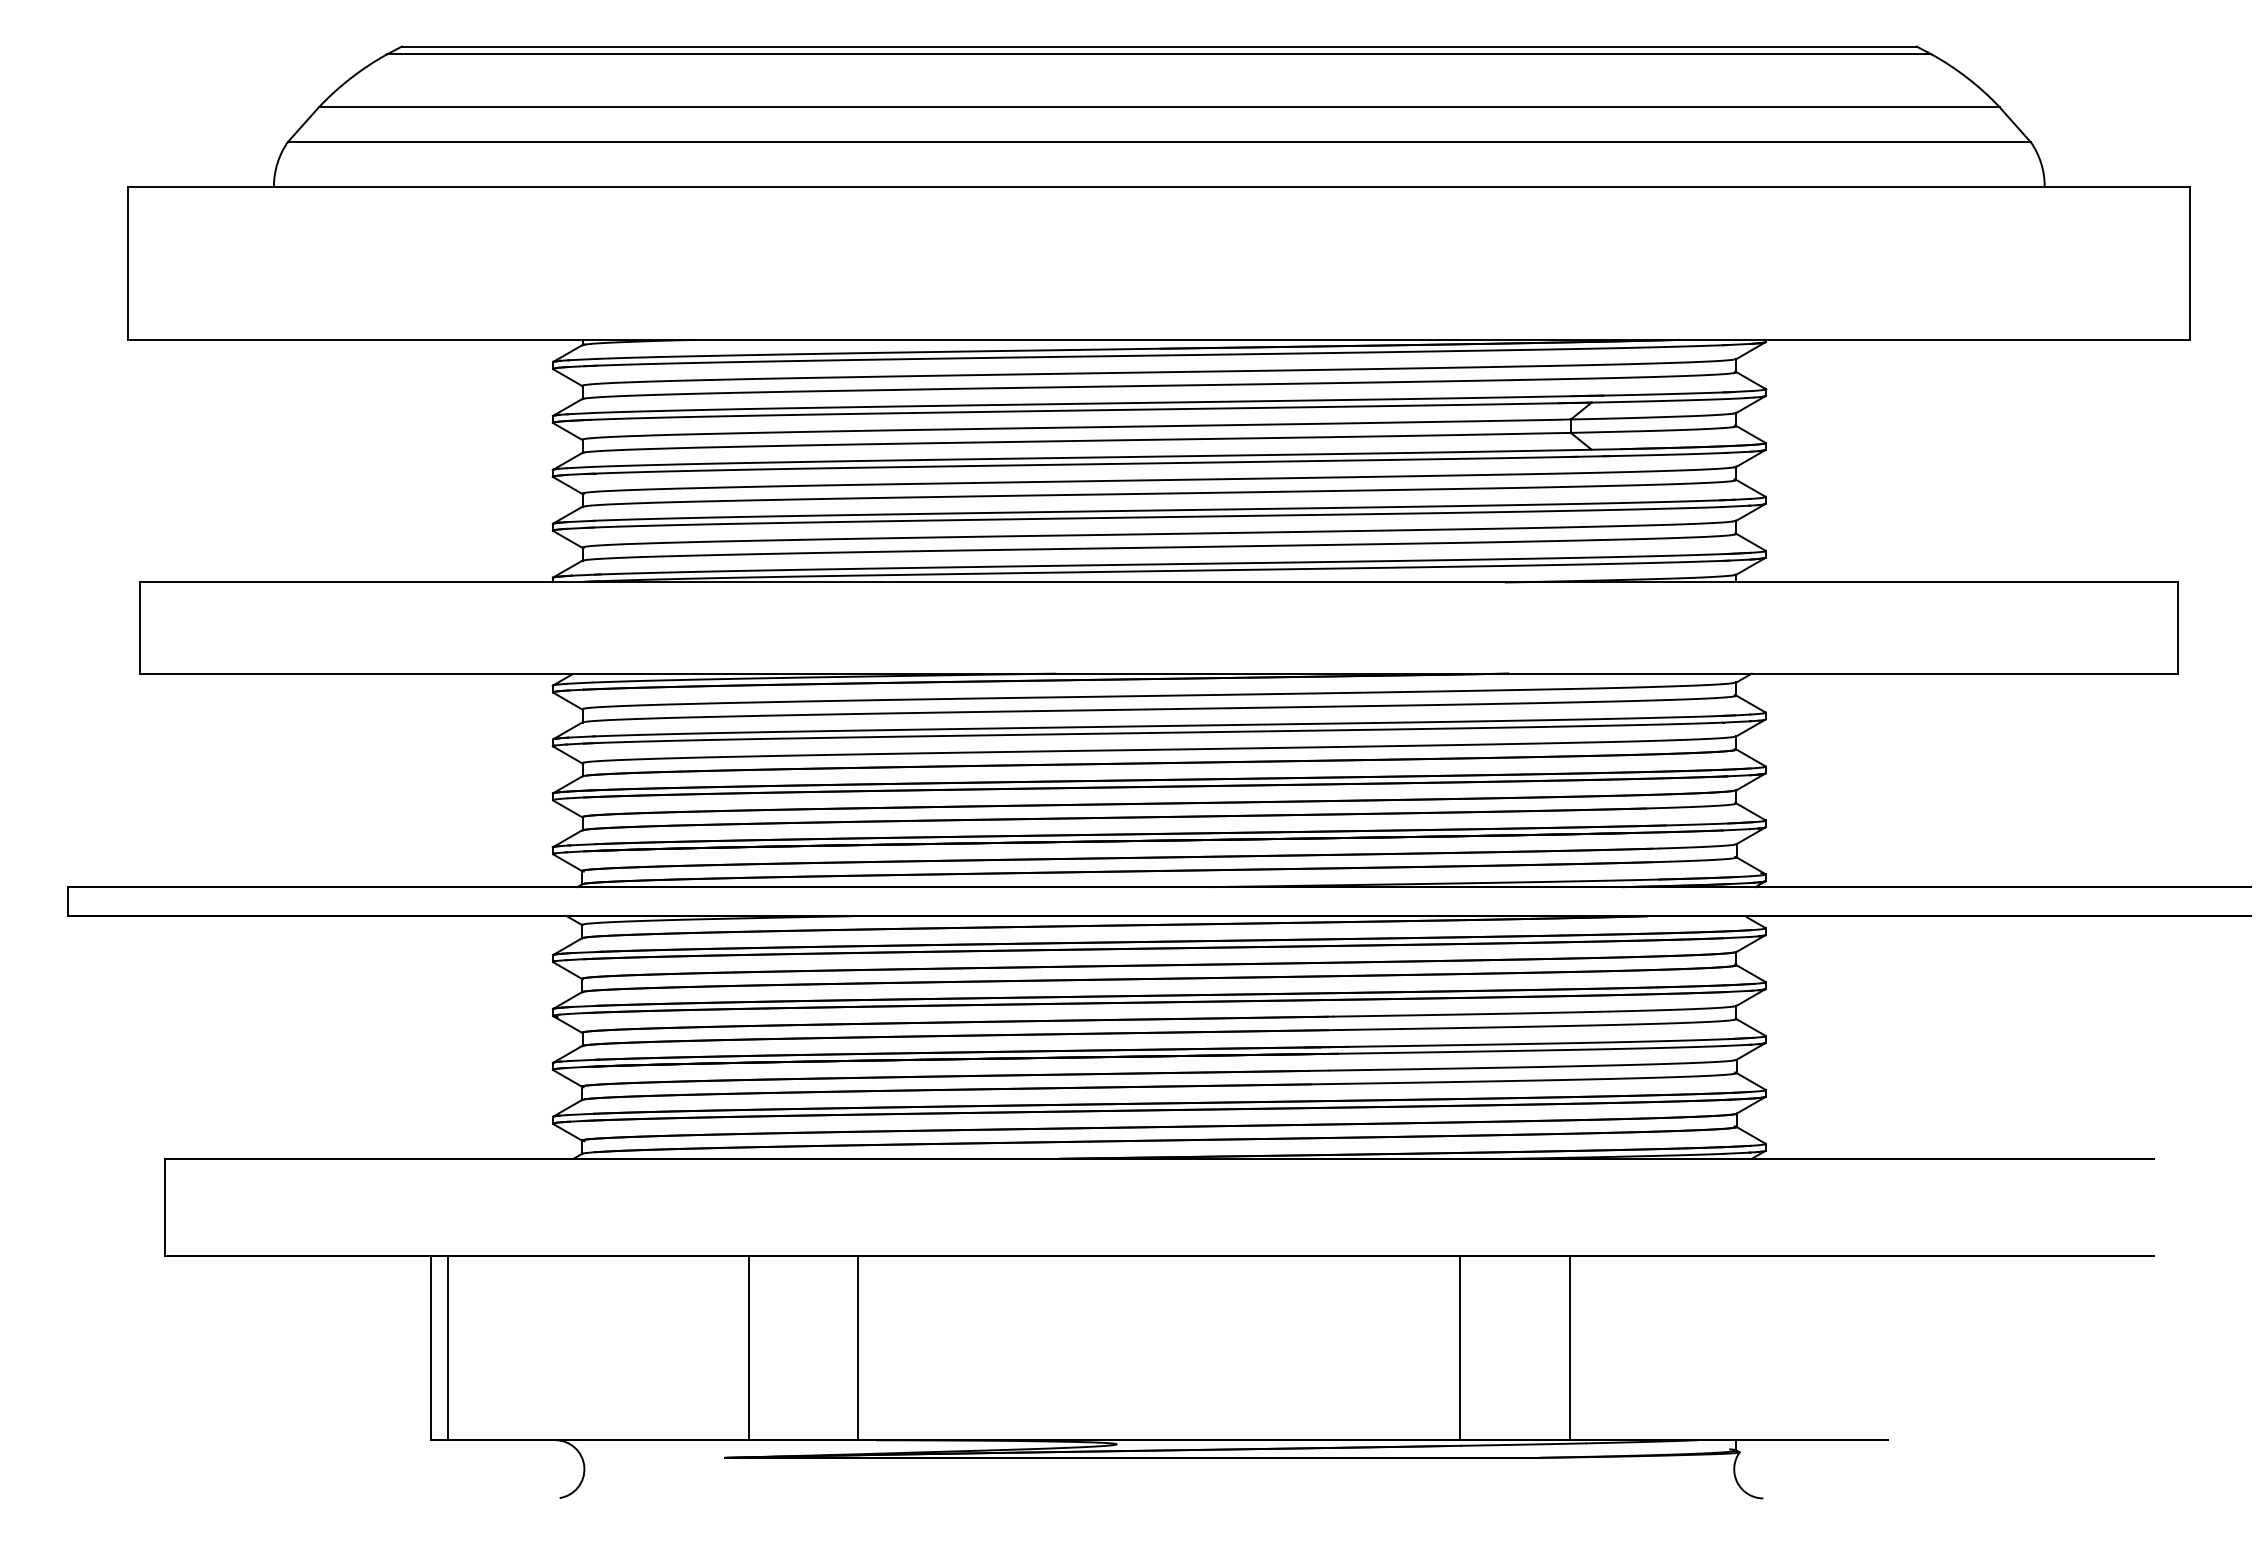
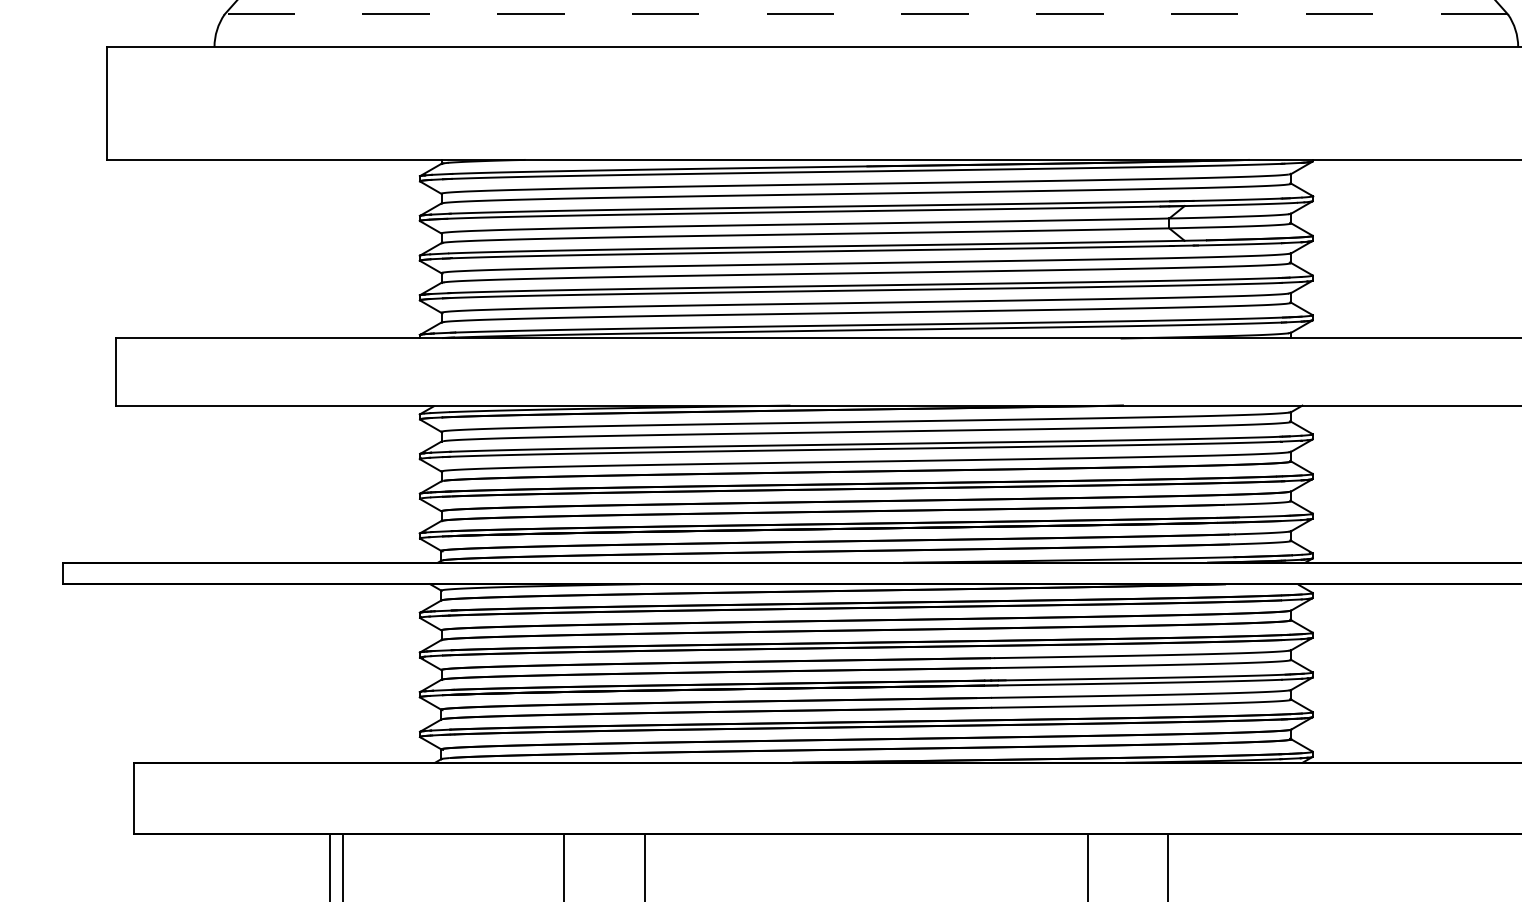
line: (1159, 142) -> (866, 14), solid -> dashed

